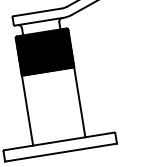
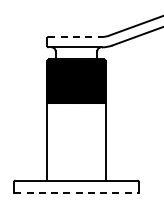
line: (37, 11) -> (75, 36), solid -> dashed
line: (62, 152) -> (77, 193), solid -> dashed

